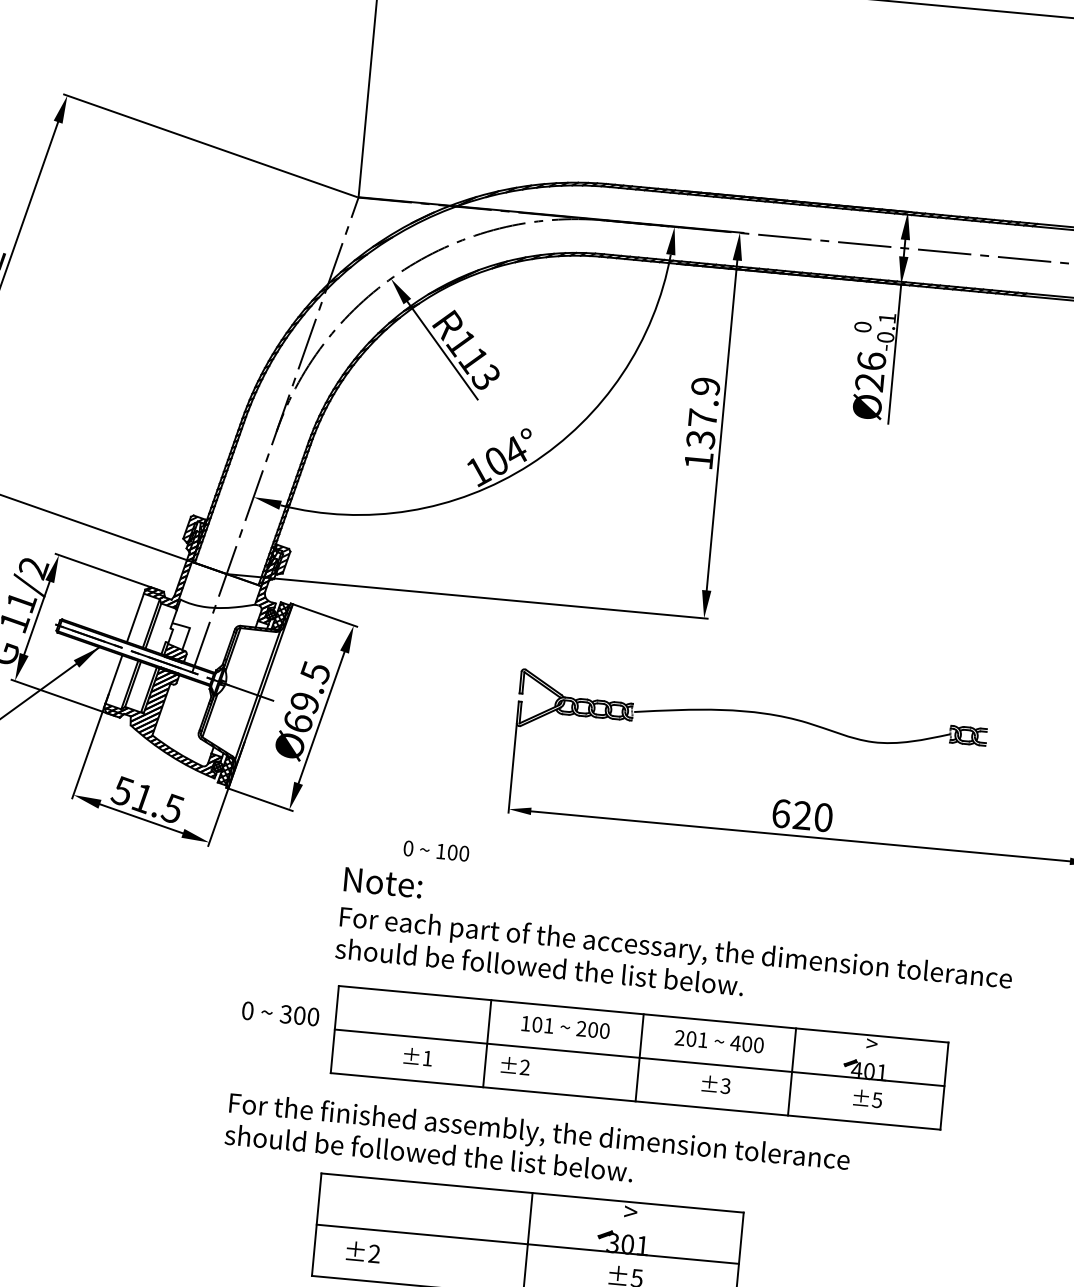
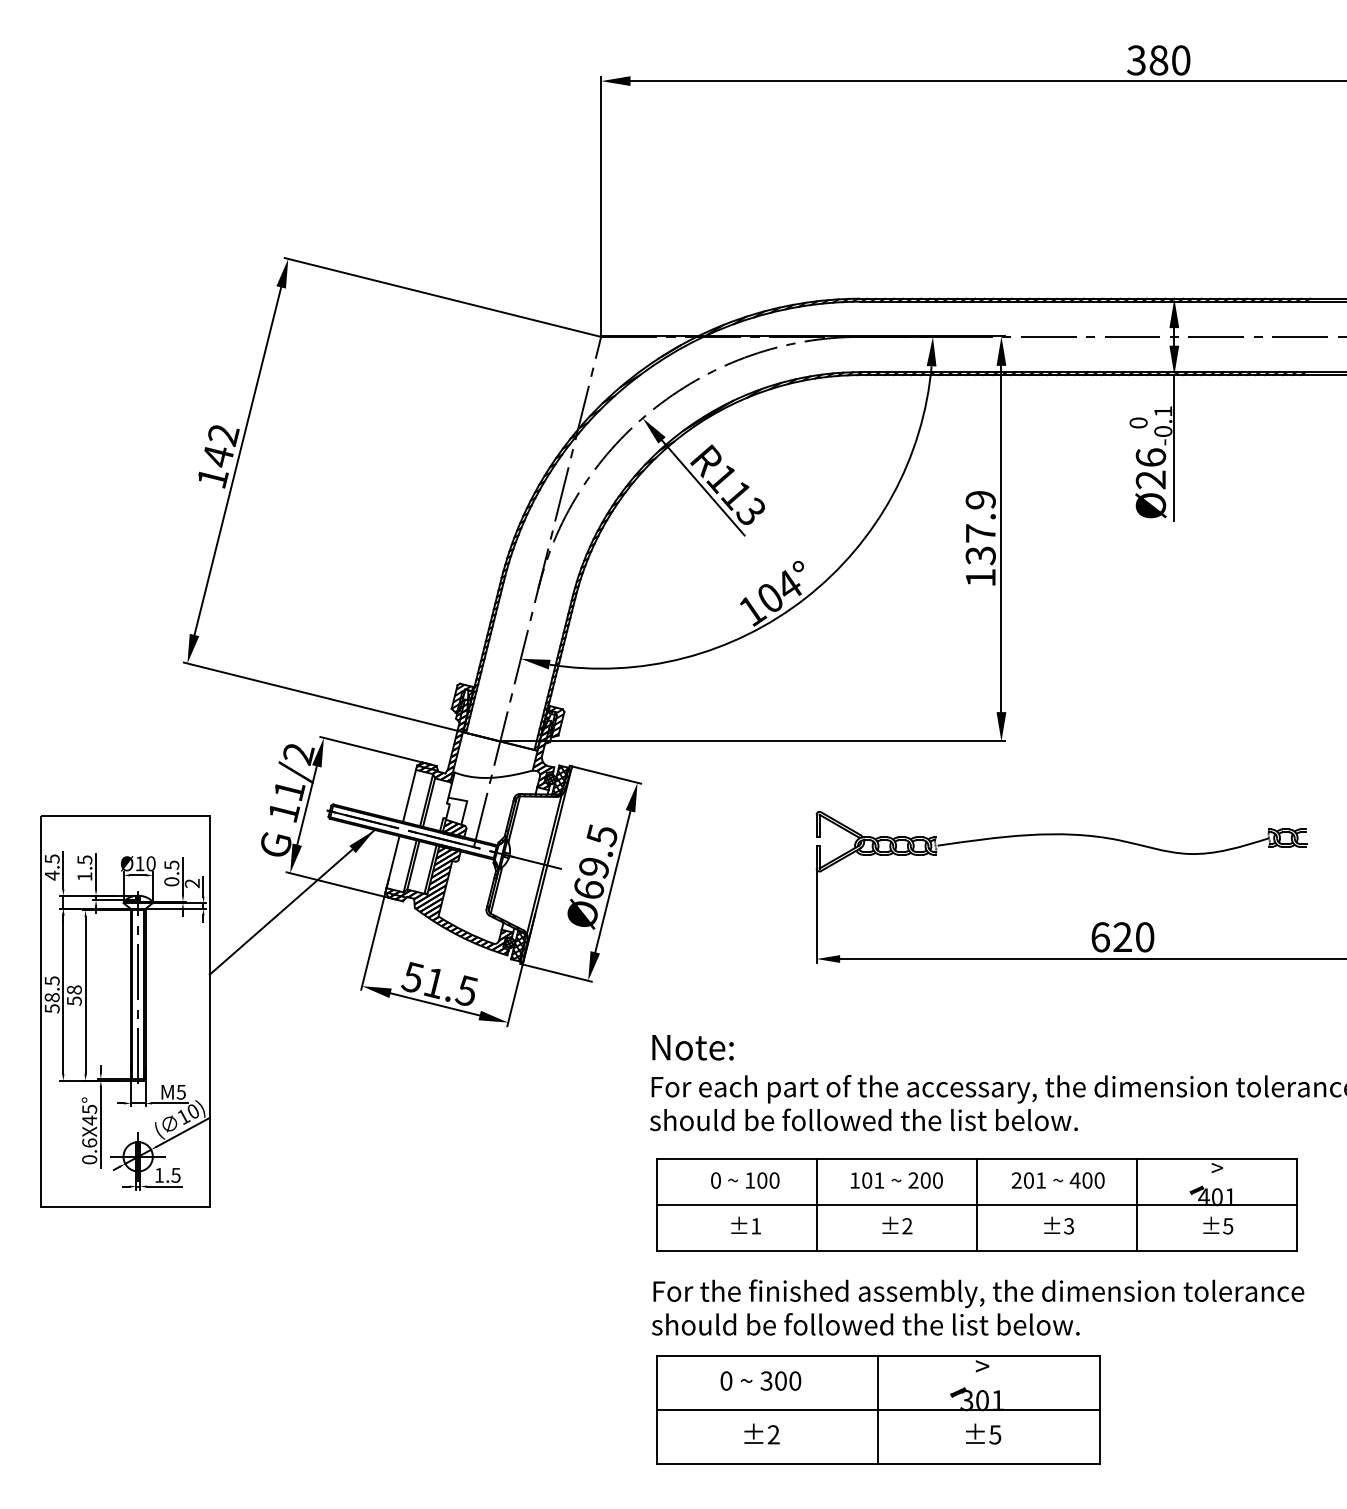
text: (436, 851) -> (745, 1180), moved
text: (280, 1013) -> (760, 1380), moved
text: (515, 1065) -> (897, 1225), moved
text: (537, 1146) -> (978, 1307), moved
text: (362, 1251) -> (761, 1433), moved

